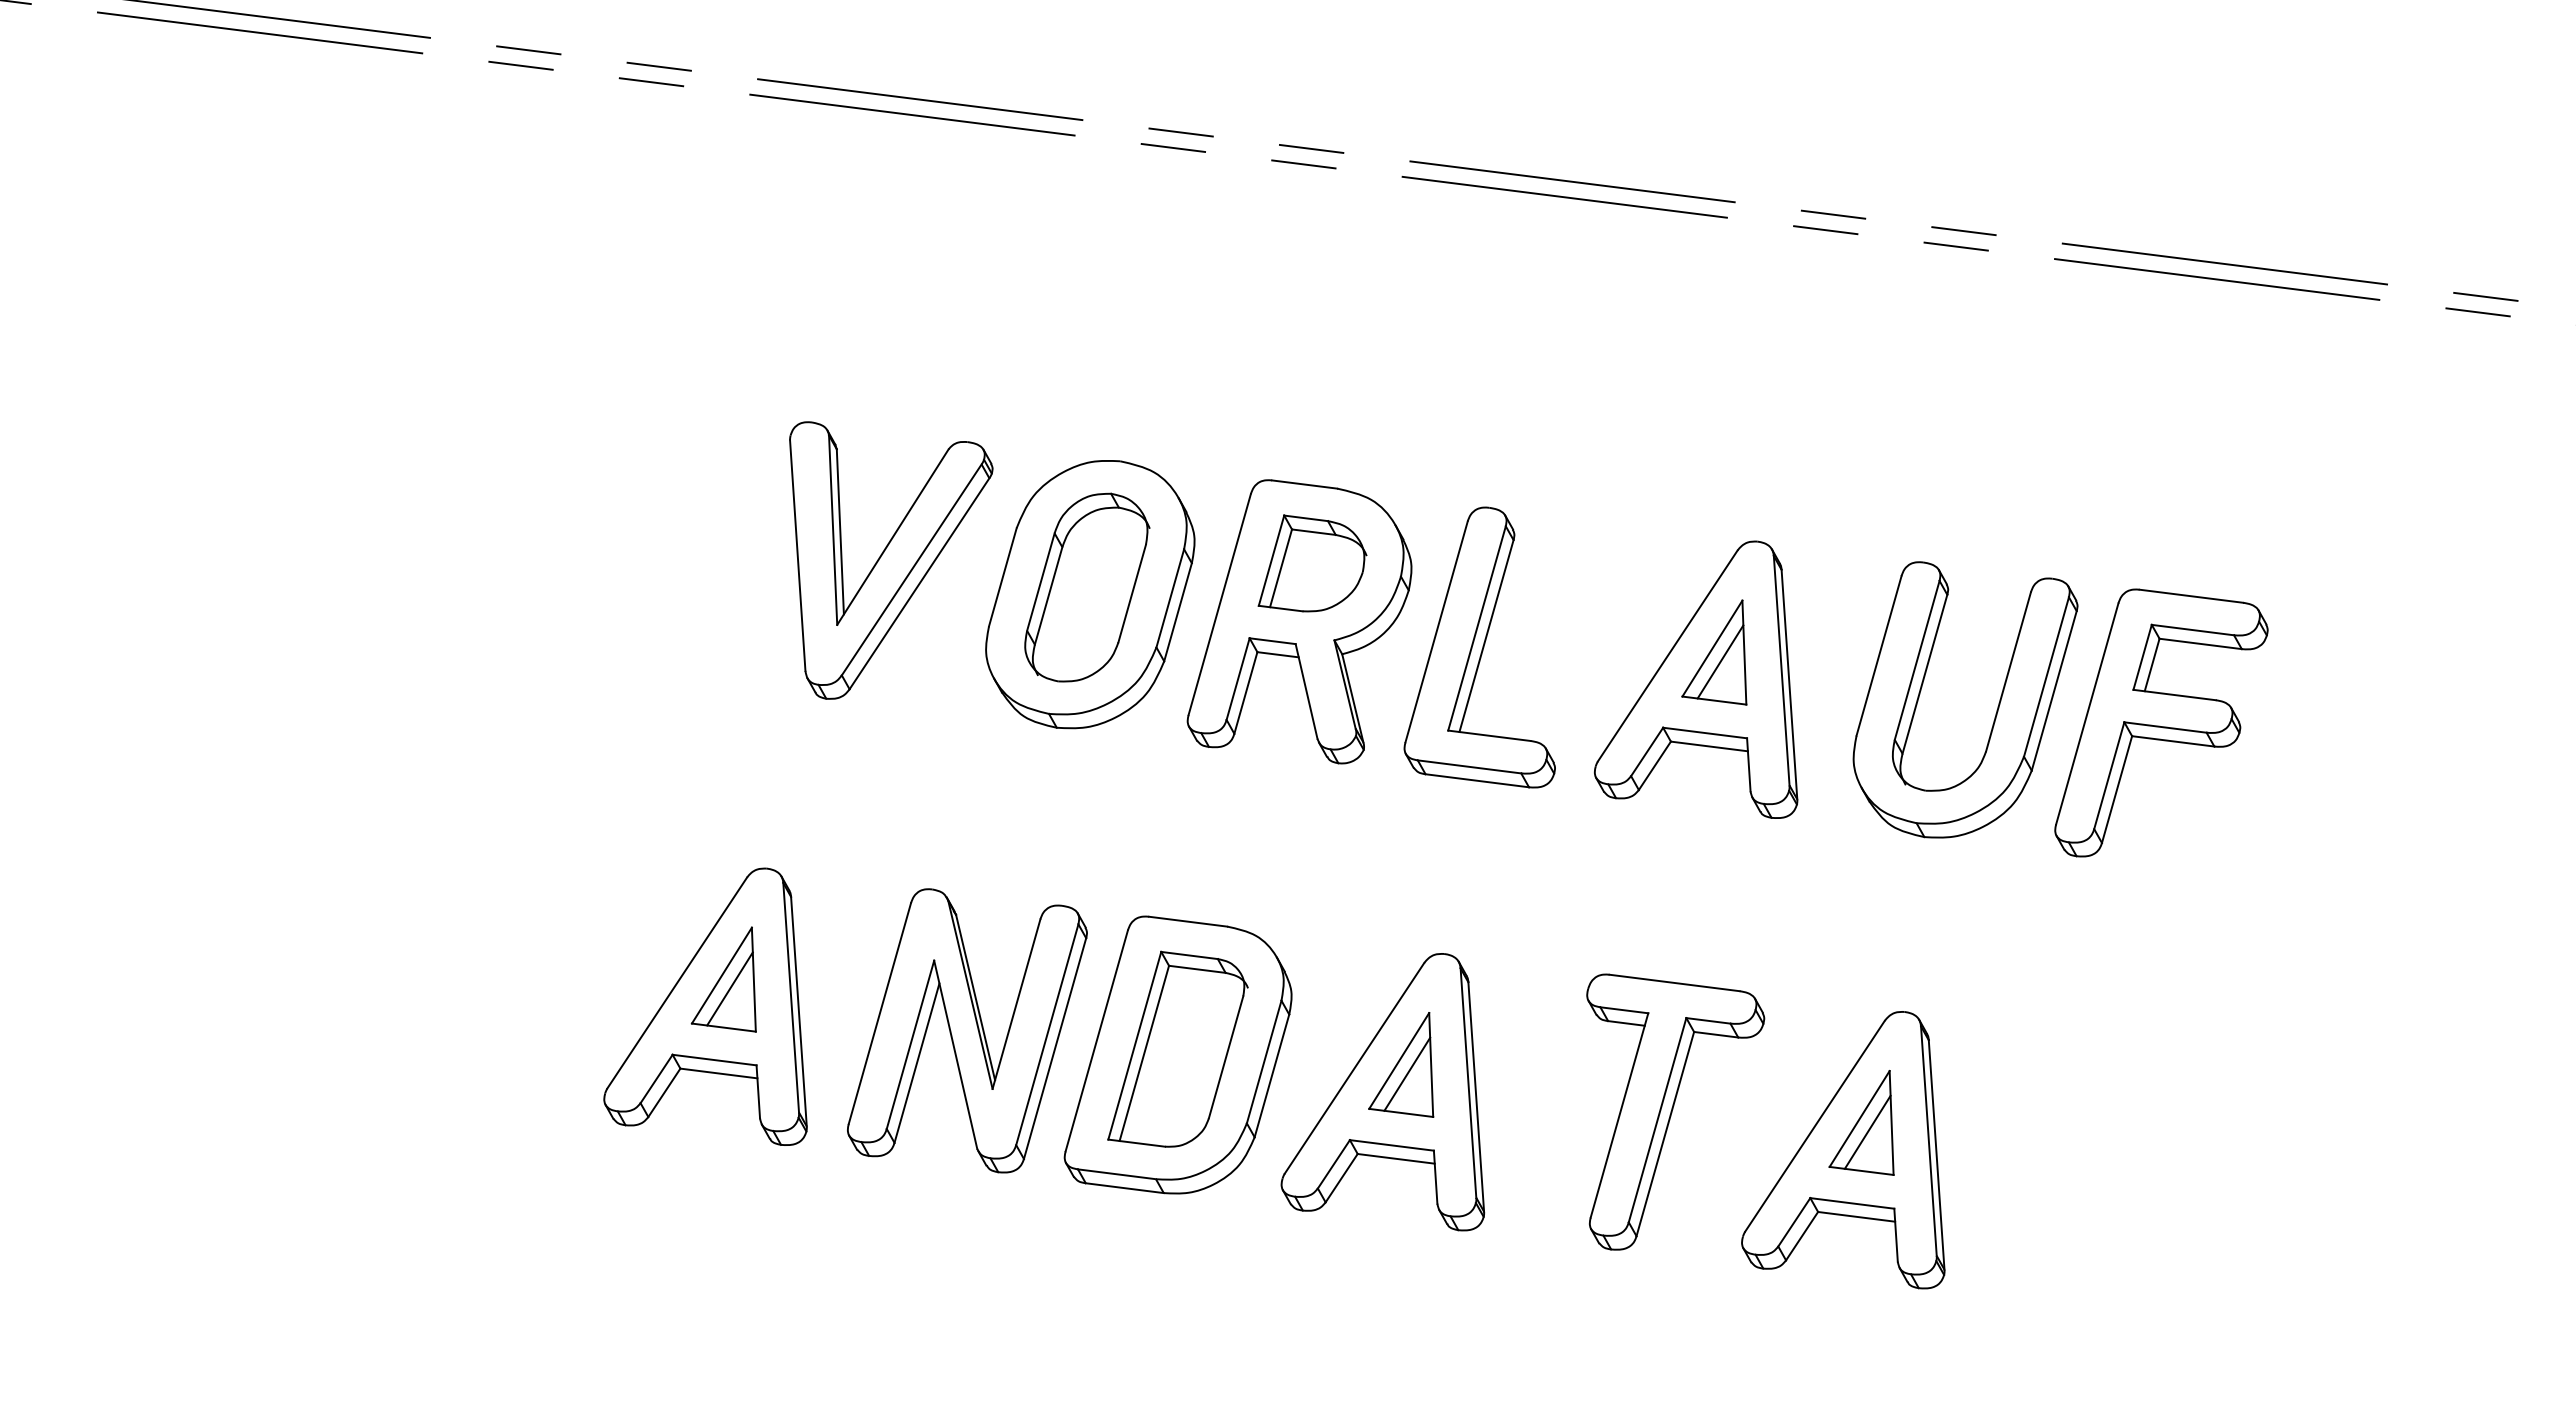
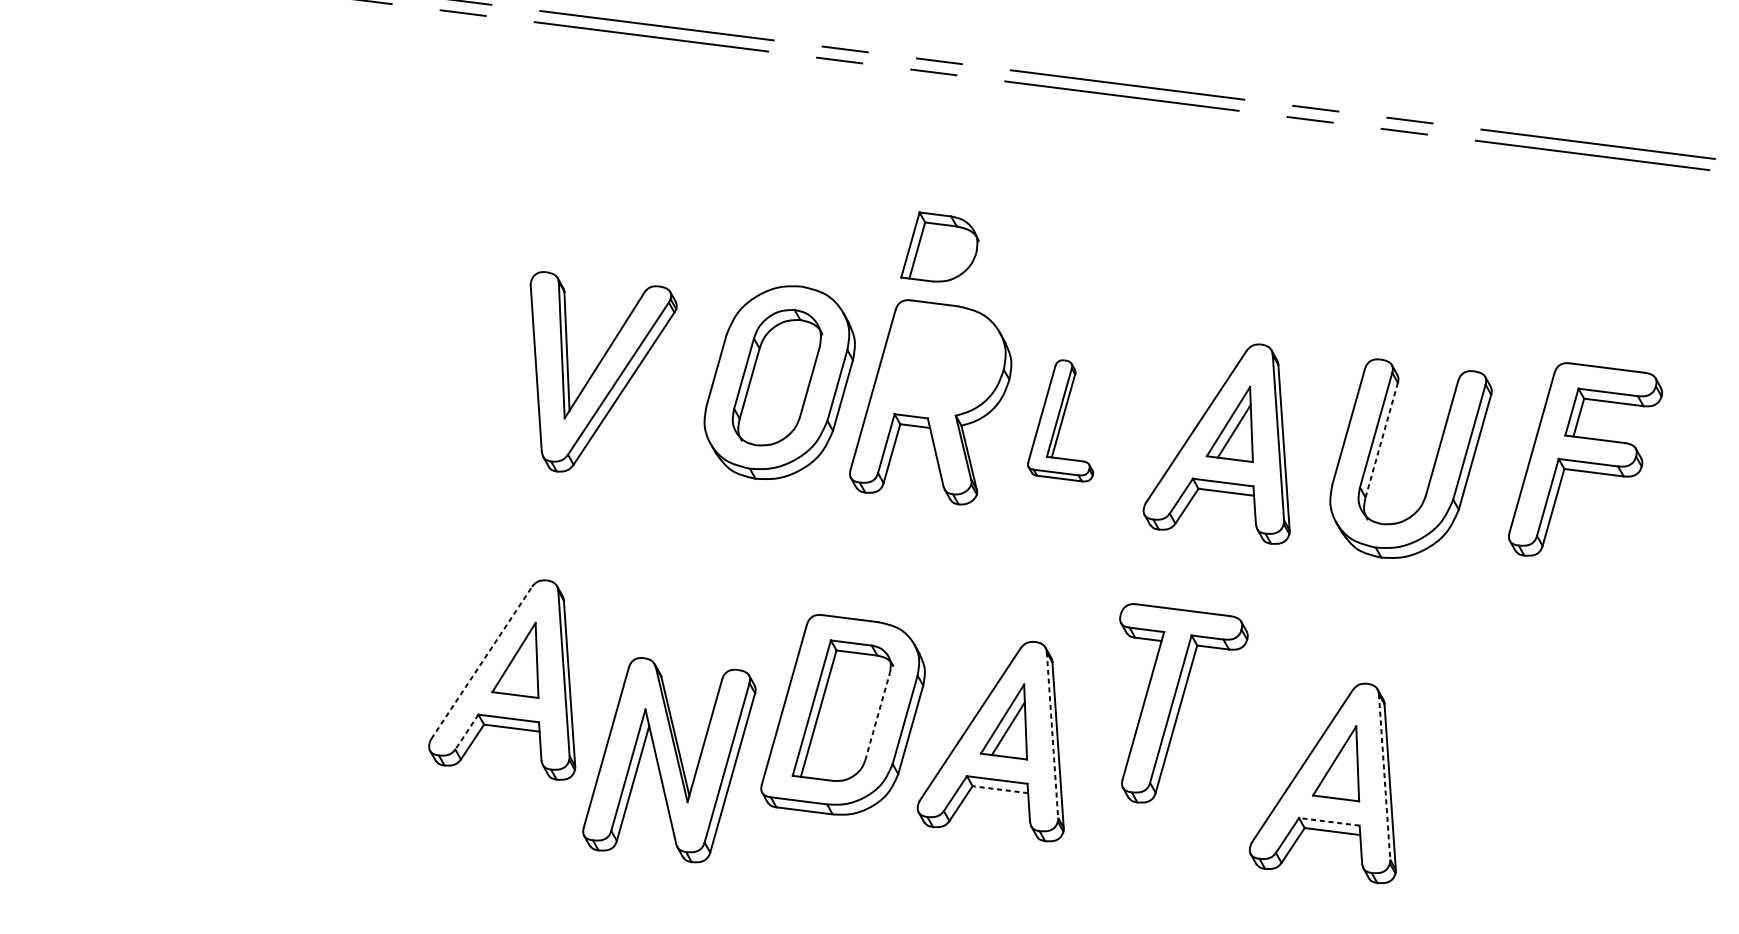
part: (891, 560) -> (603, 371), moved
part: (1312, 563) -> (939, 247), moved
part: (1479, 647) -> (1060, 420), size x0.6
line: (1924, 674) -> (1381, 440), solid -> dashed
part: (2161, 722) -> (1585, 459), moved
line: (677, 982) -> (481, 662), solid -> dashed
line: (729, 988) -> (519, 666), removed
part: (967, 1030) -> (669, 759), moved
line: (1226, 1056) -> (877, 715), solid -> dashed
line: (656, 1079) -> (466, 732), solid -> dashed
line: (1468, 1083) -> (1052, 735), solid -> dashed
part: (1675, 1111) -> (1183, 702), moved
line: (1867, 1131) -> (1340, 769), removed
line: (1928, 1141) -> (1384, 777), solid -> dashed
line: (1396, 1158) -> (1000, 789), solid -> dashed
line: (1851, 1203) -> (1328, 821), solid -> dashed

